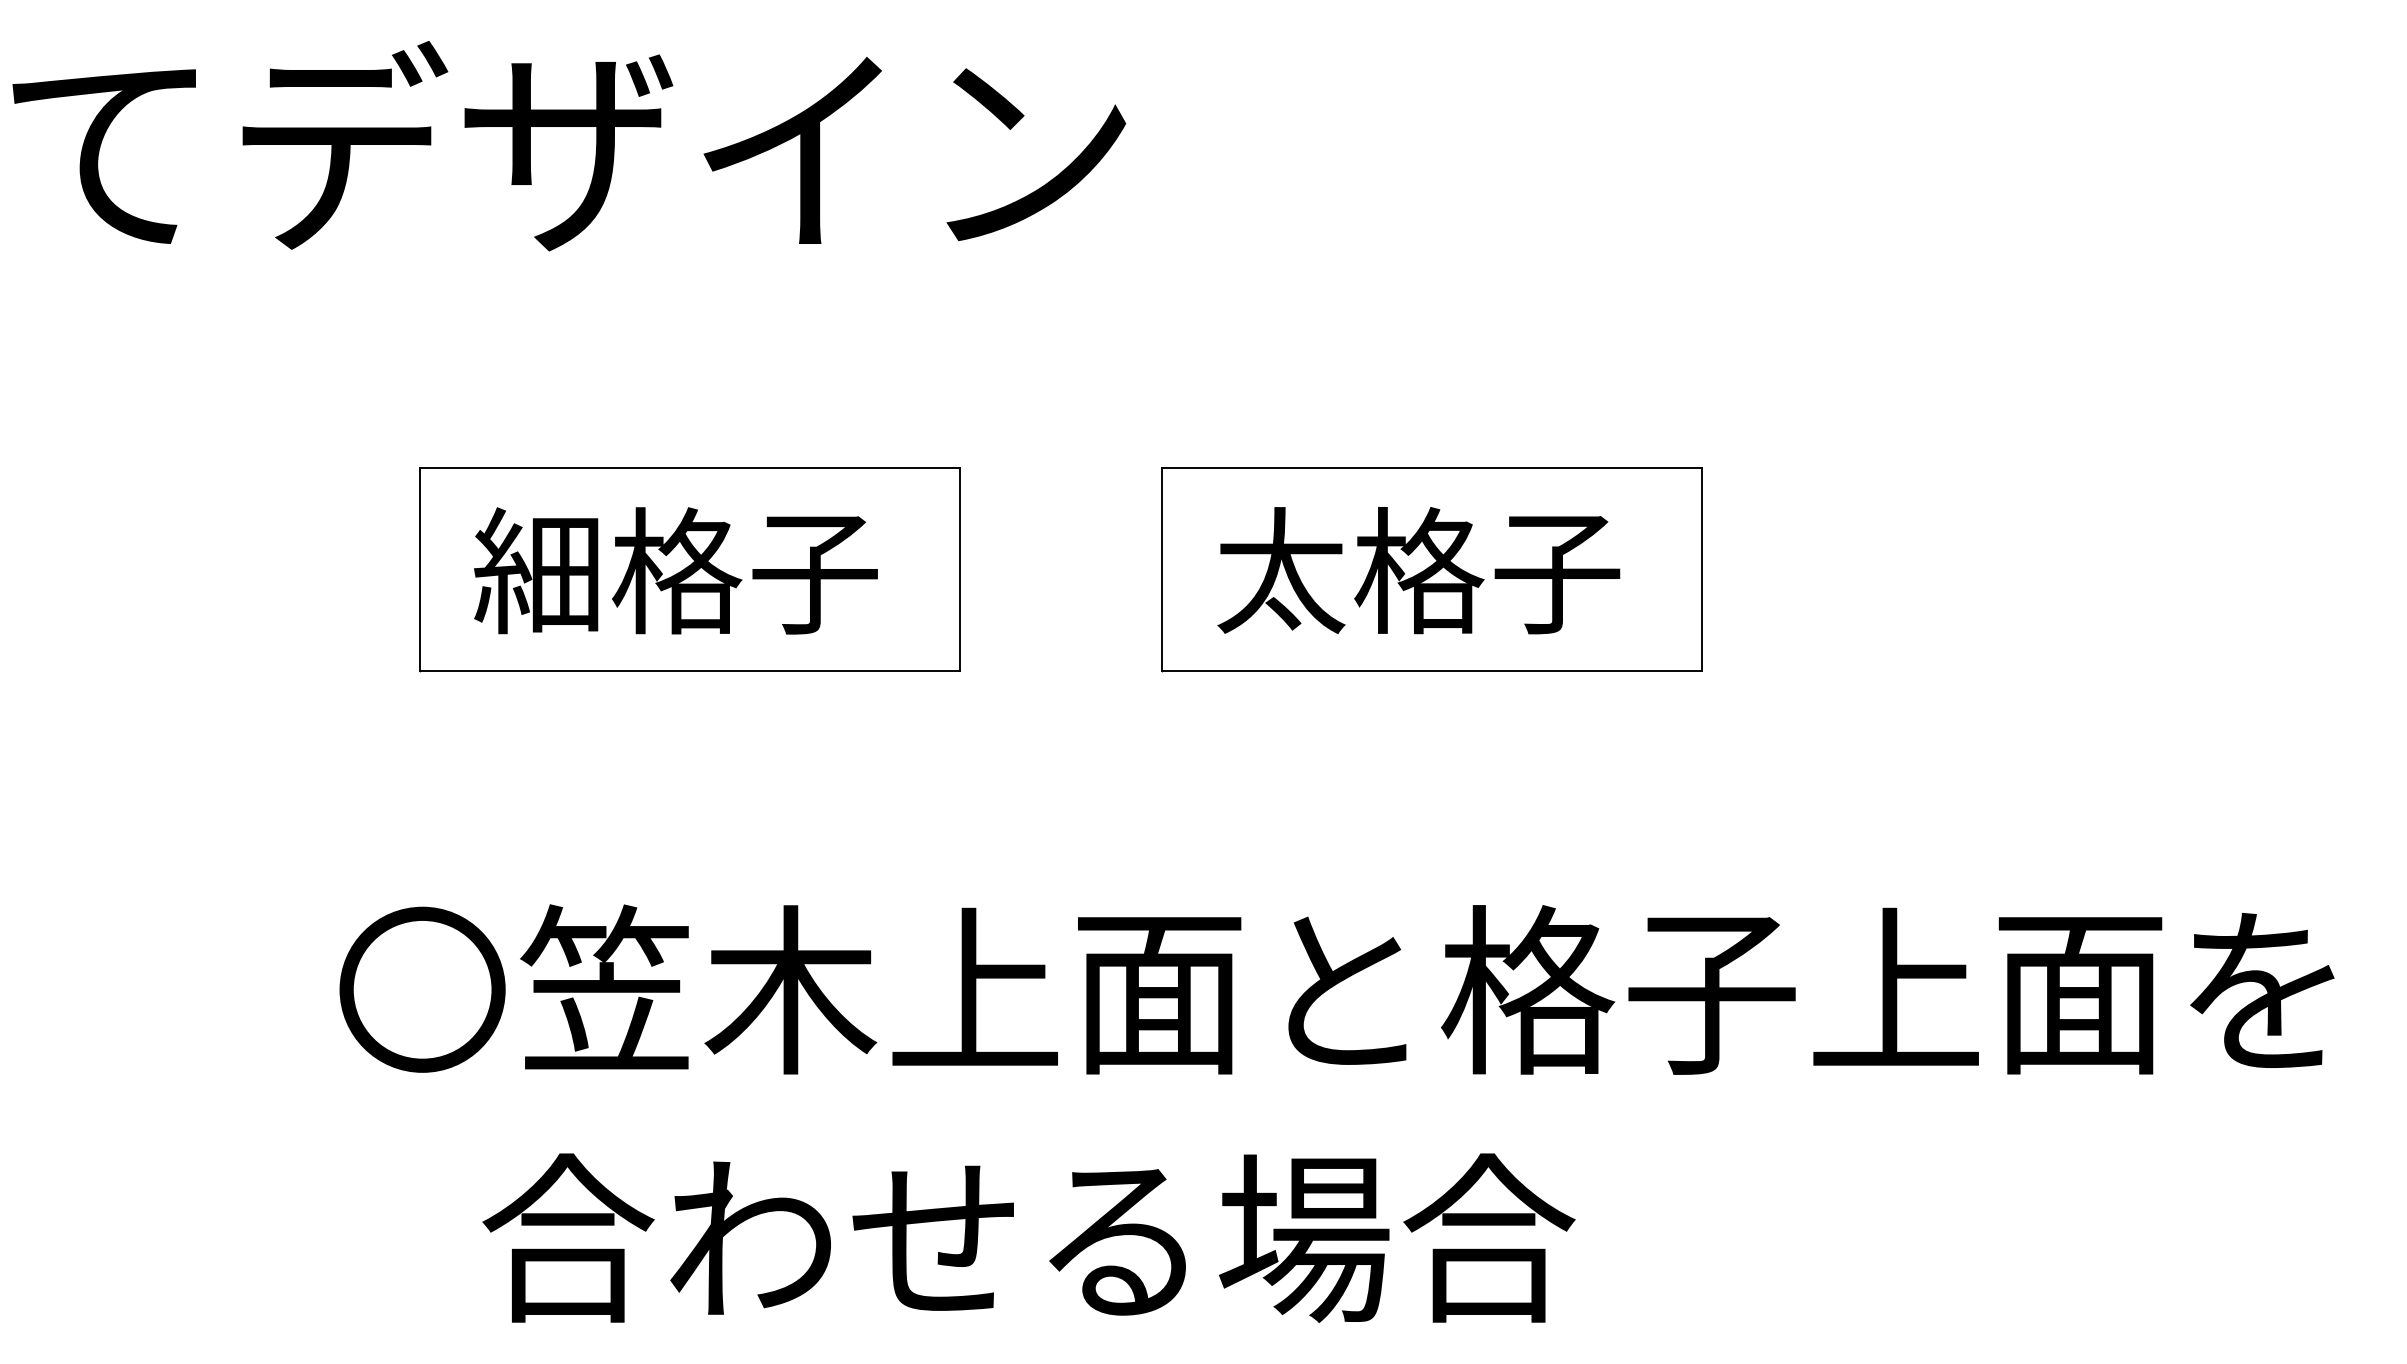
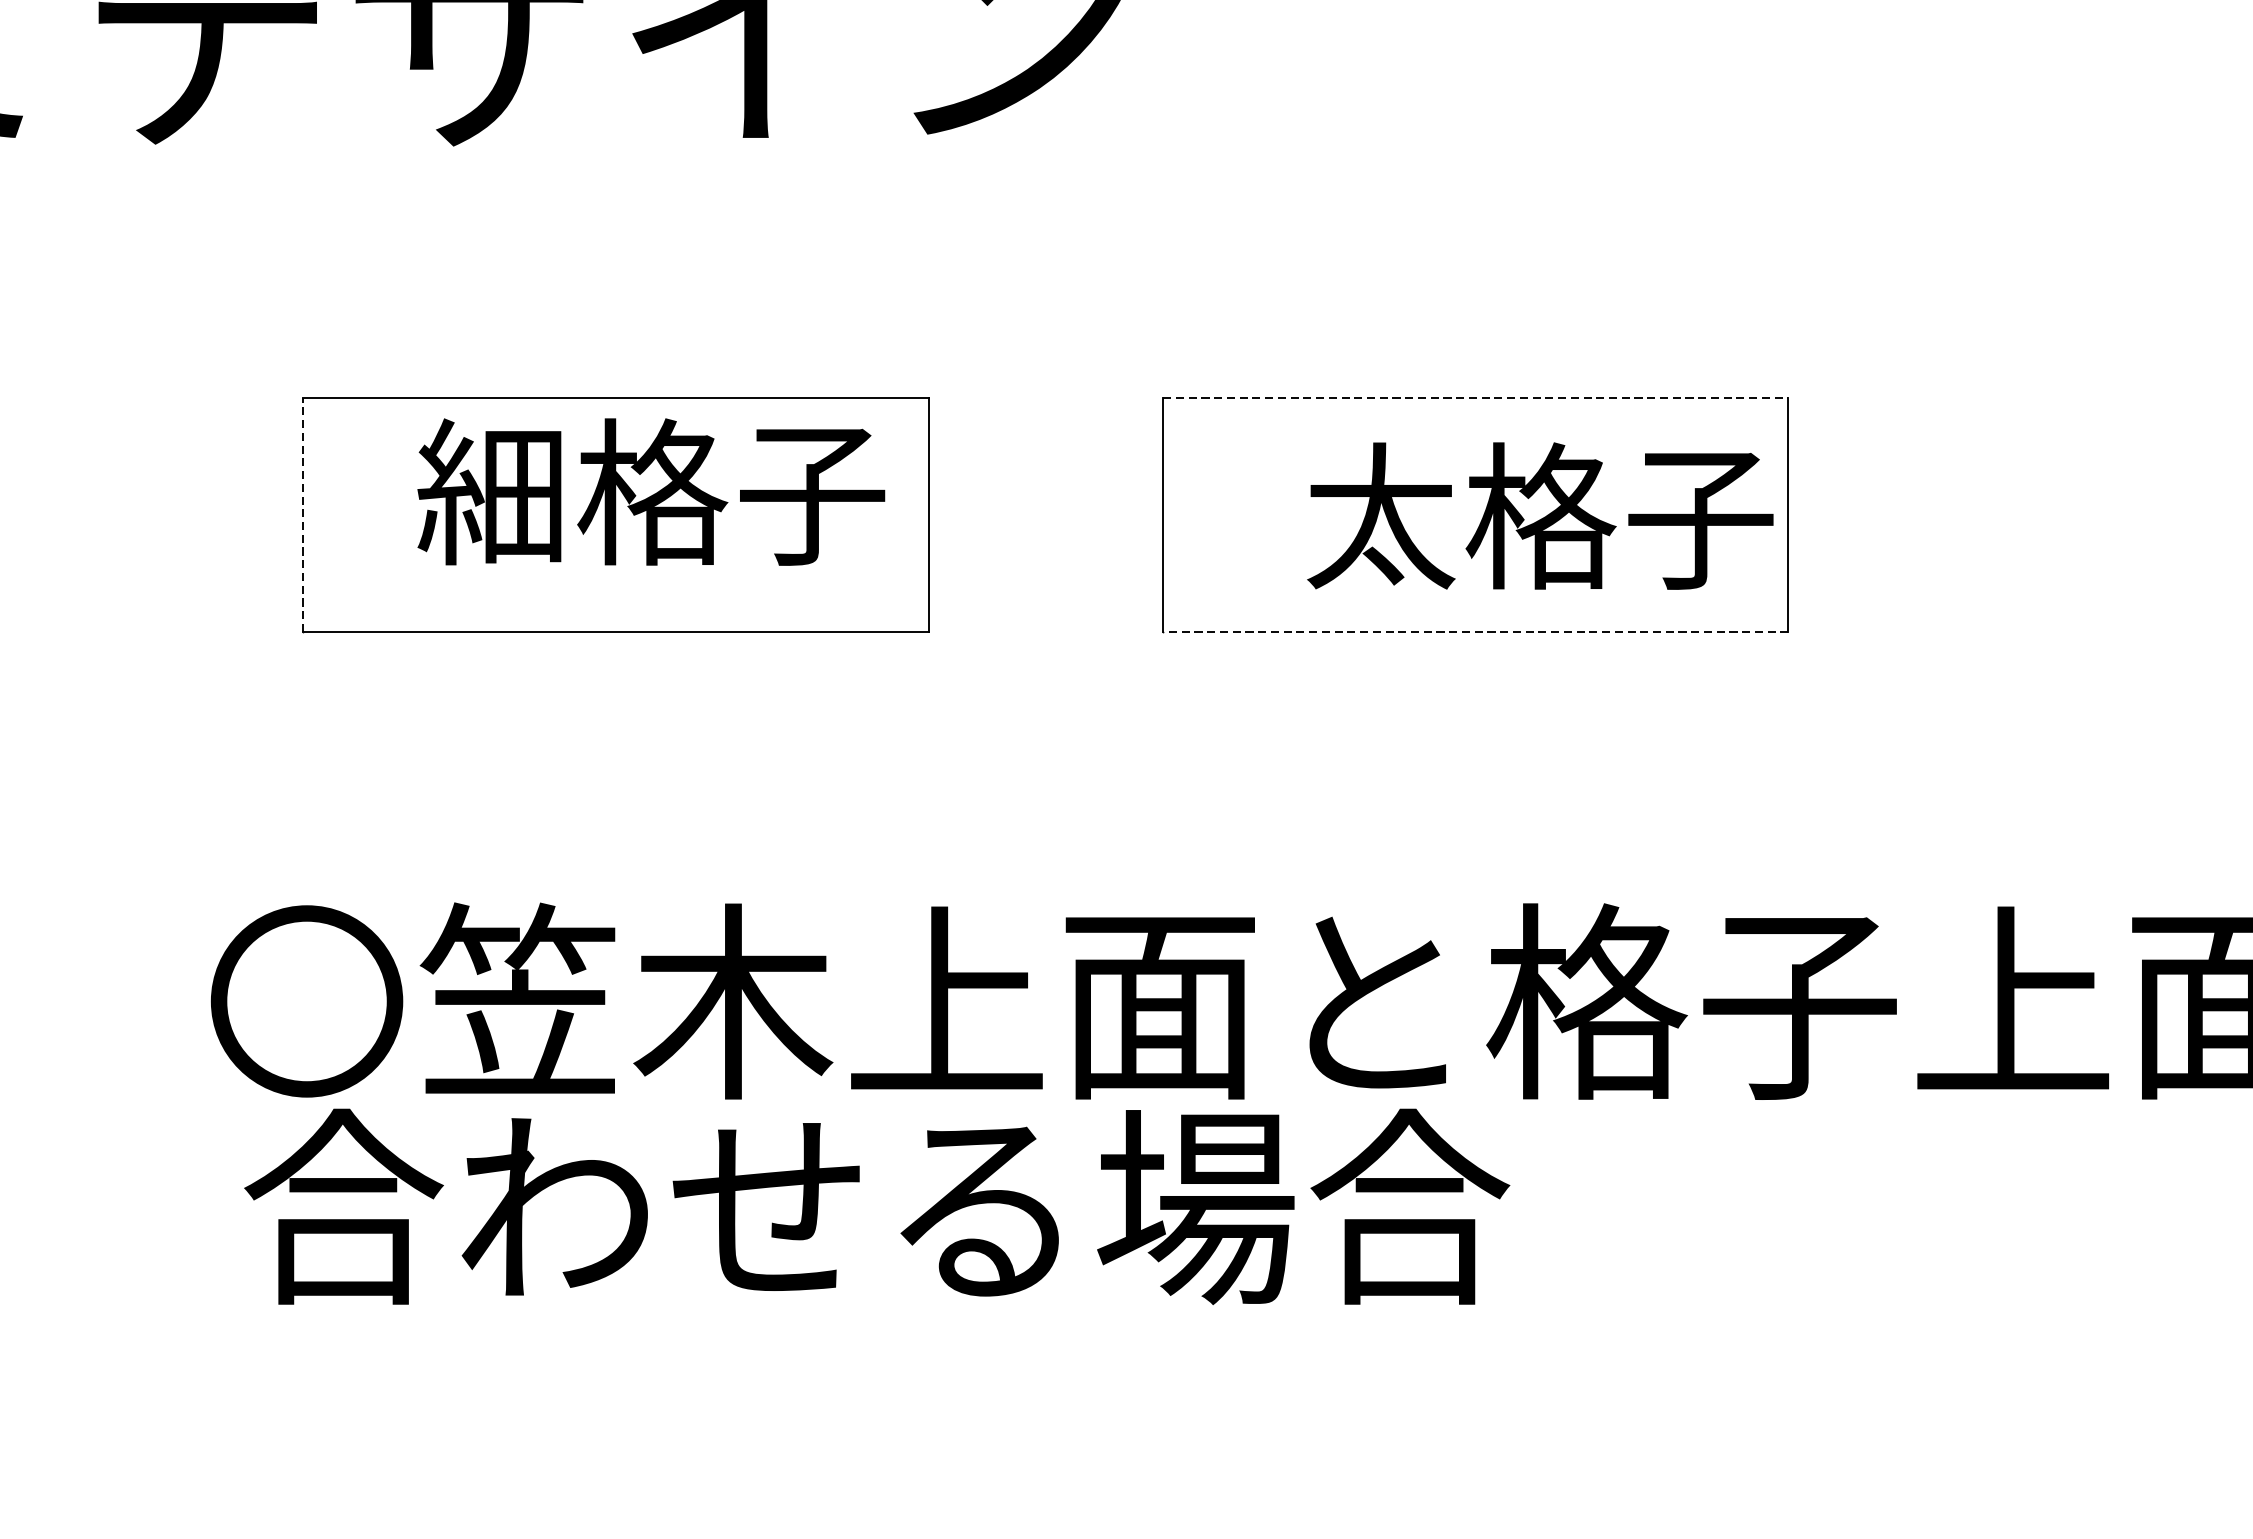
line: (1432, 468) -> (1476, 397), solid -> dashed
line: (419, 568) -> (303, 513), solid -> dashed
text: (675, 570) -> (650, 491), moved
text: (1418, 570) -> (1540, 515), moved
line: (1431, 670) -> (1475, 631), solid -> dashed
text: (1028, 1237) -> (876, 1206), moved

